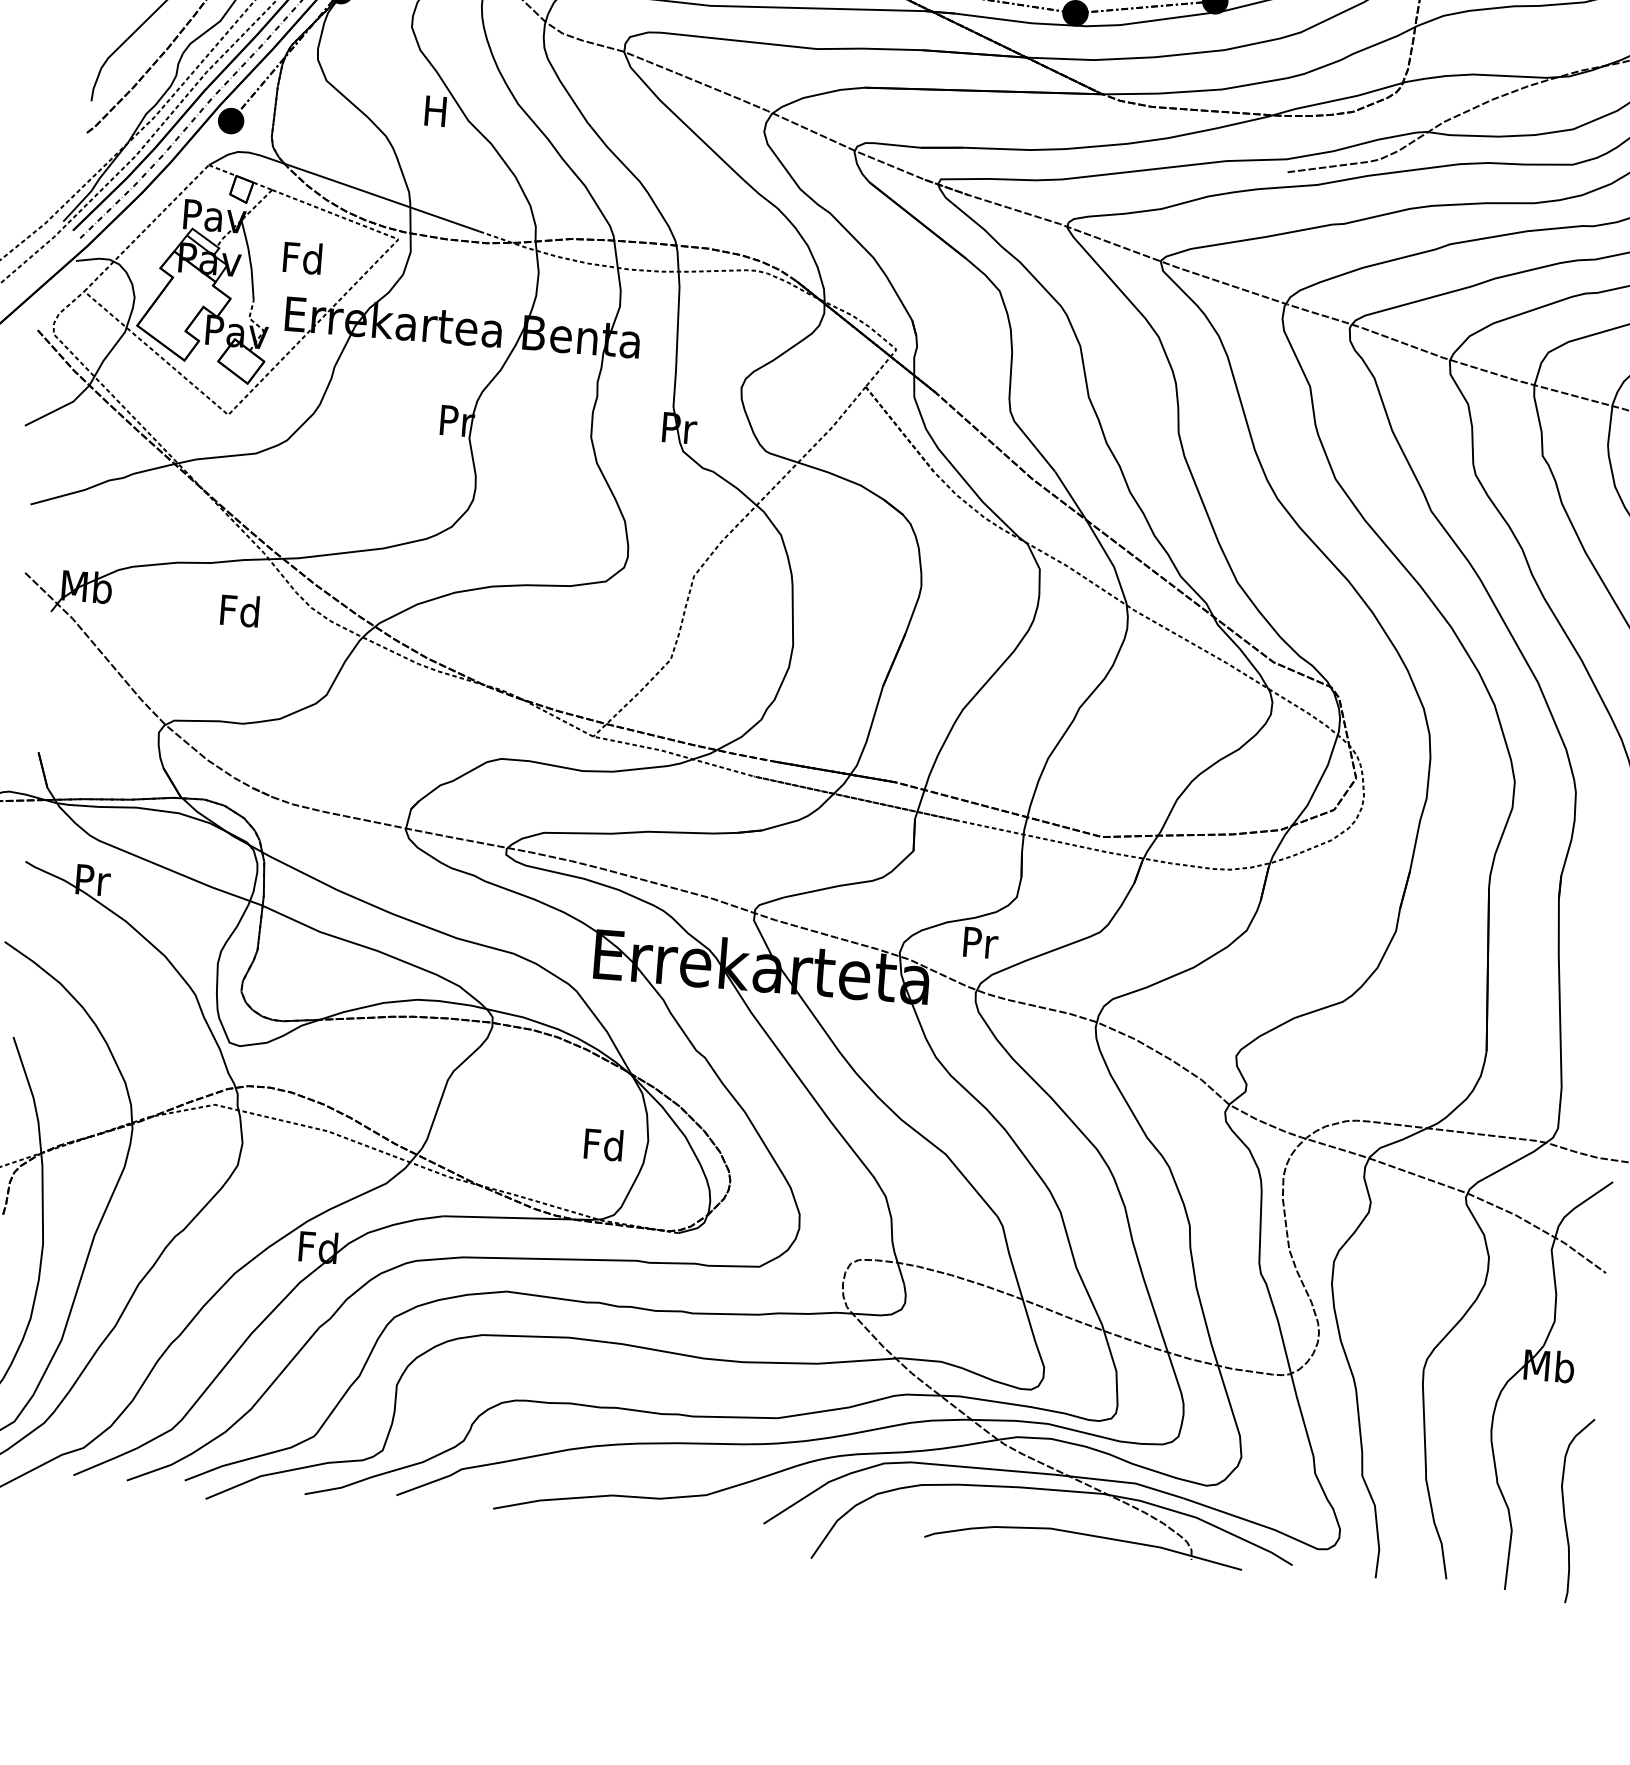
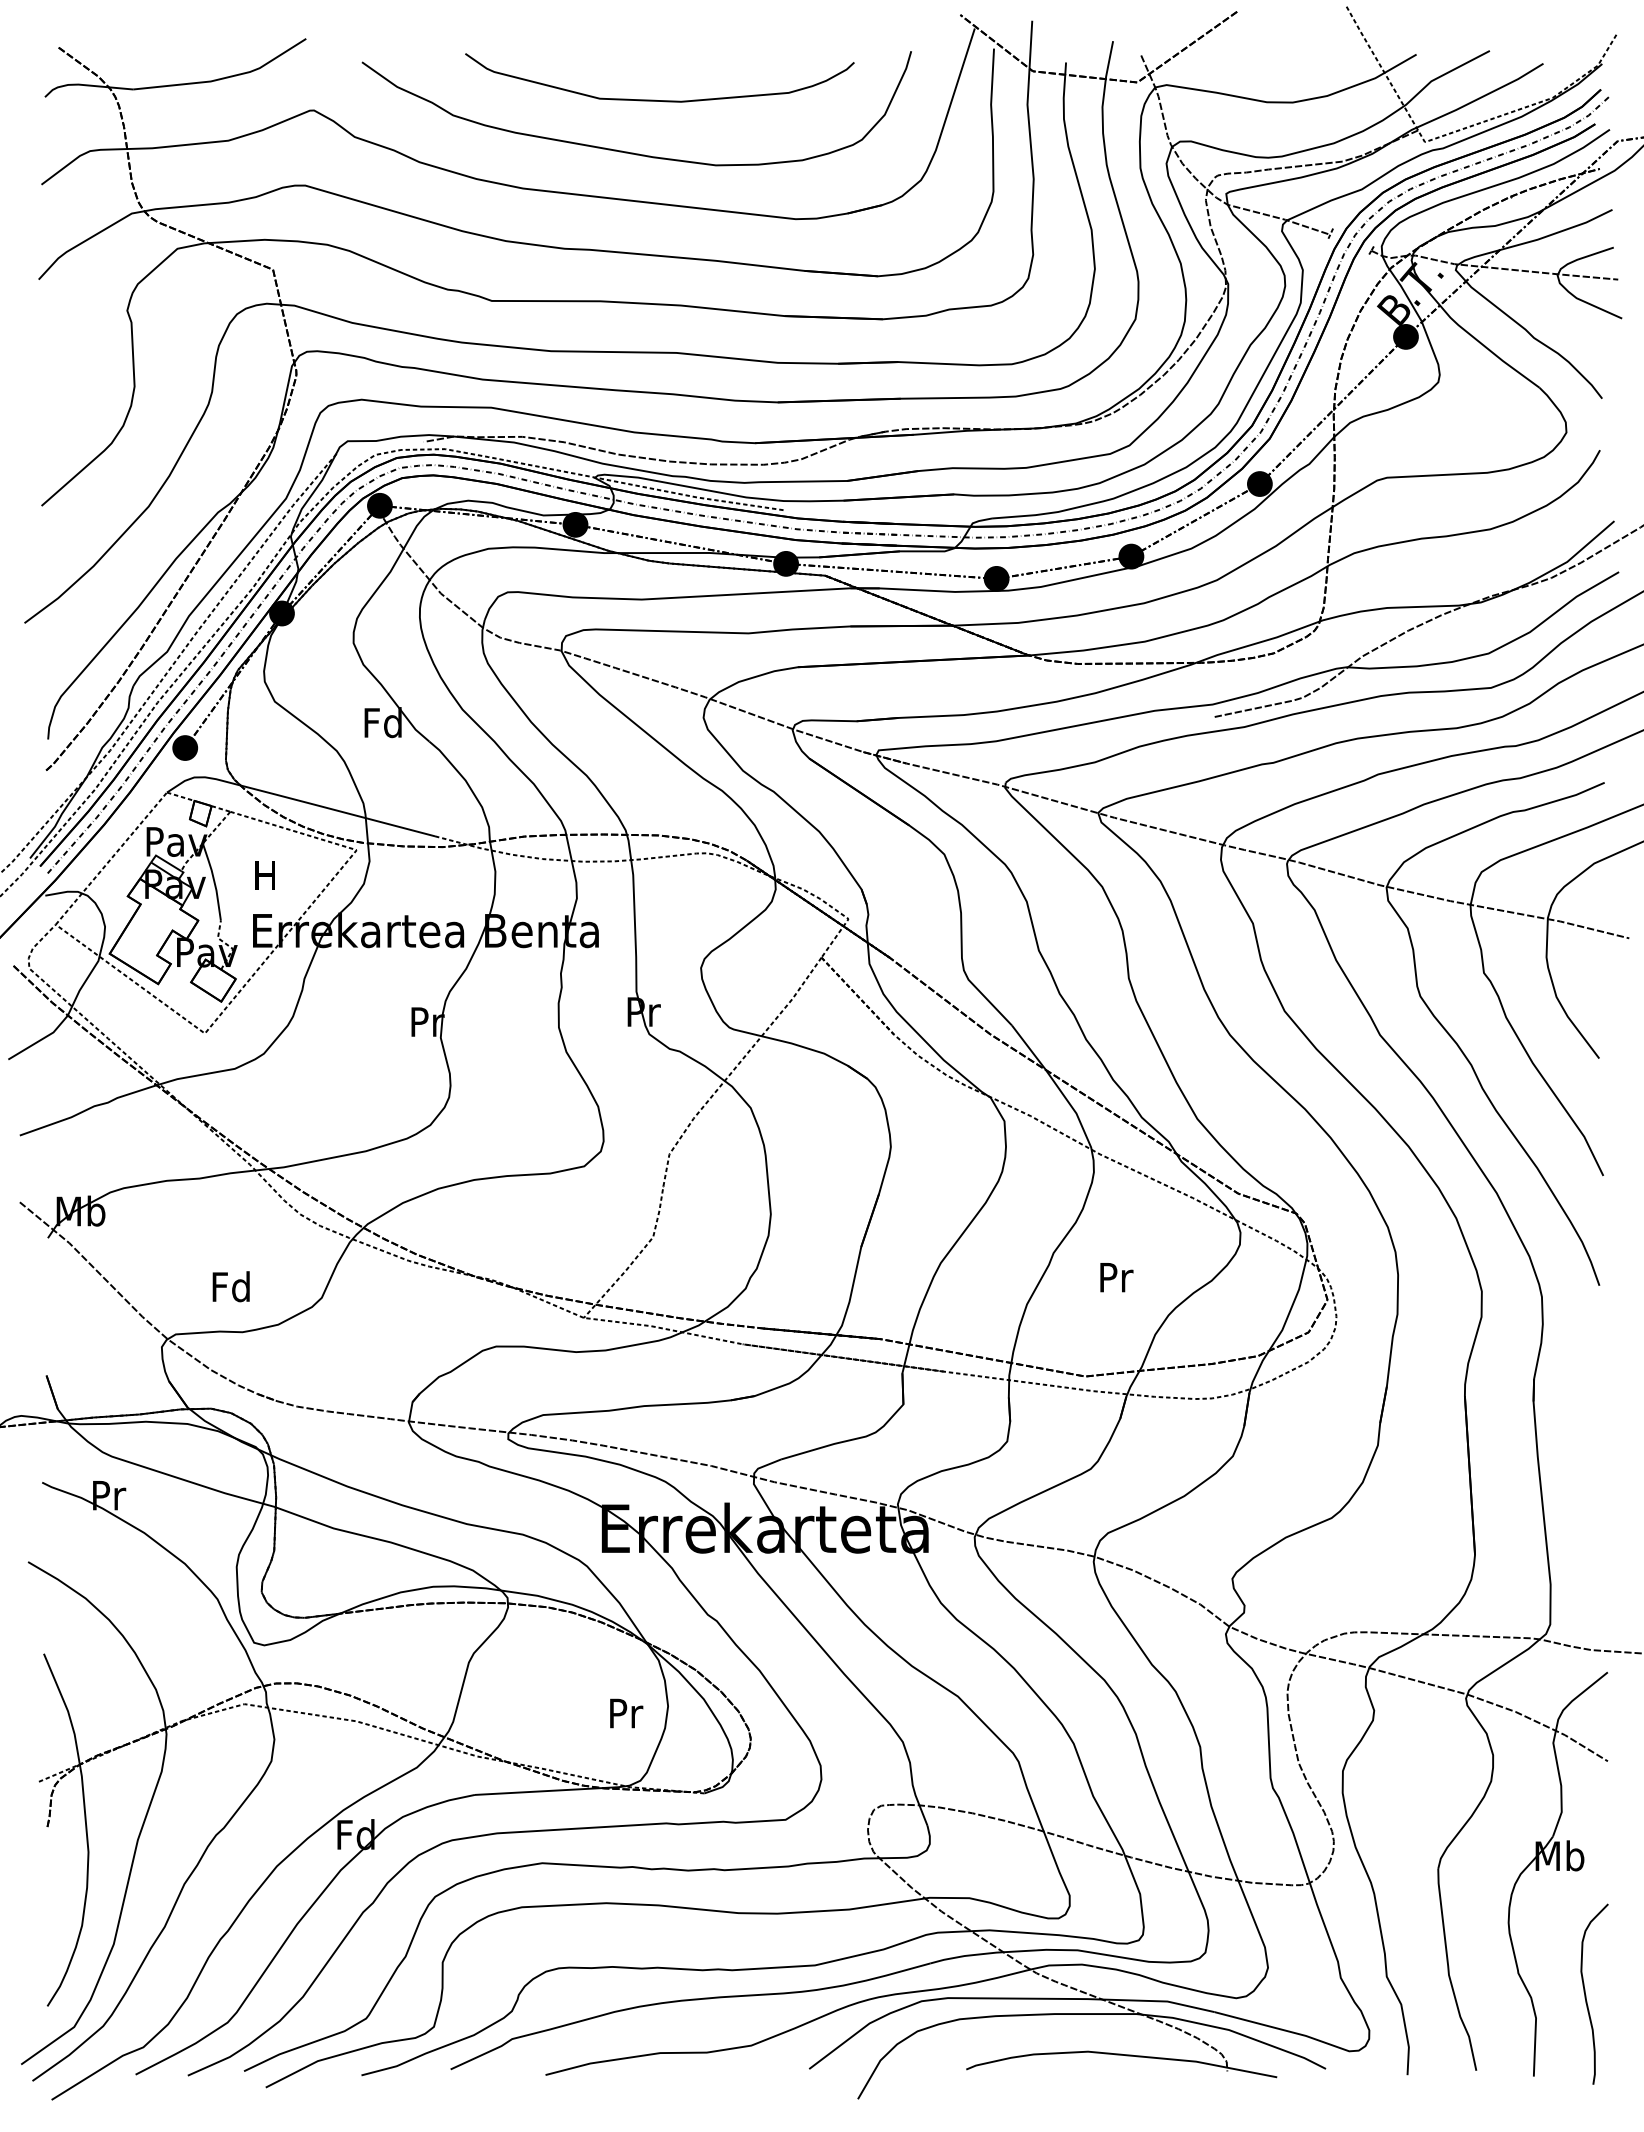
text: (435, 110) -> (382, 722), H -> Fd
text: (301, 257) -> (264, 875), Fd -> H
text: (239, 610) -> (230, 1286), moved
text: (980, 942) -> (1116, 1277), moved
text: (603, 1143) -> (624, 1712), Fd -> Pr

